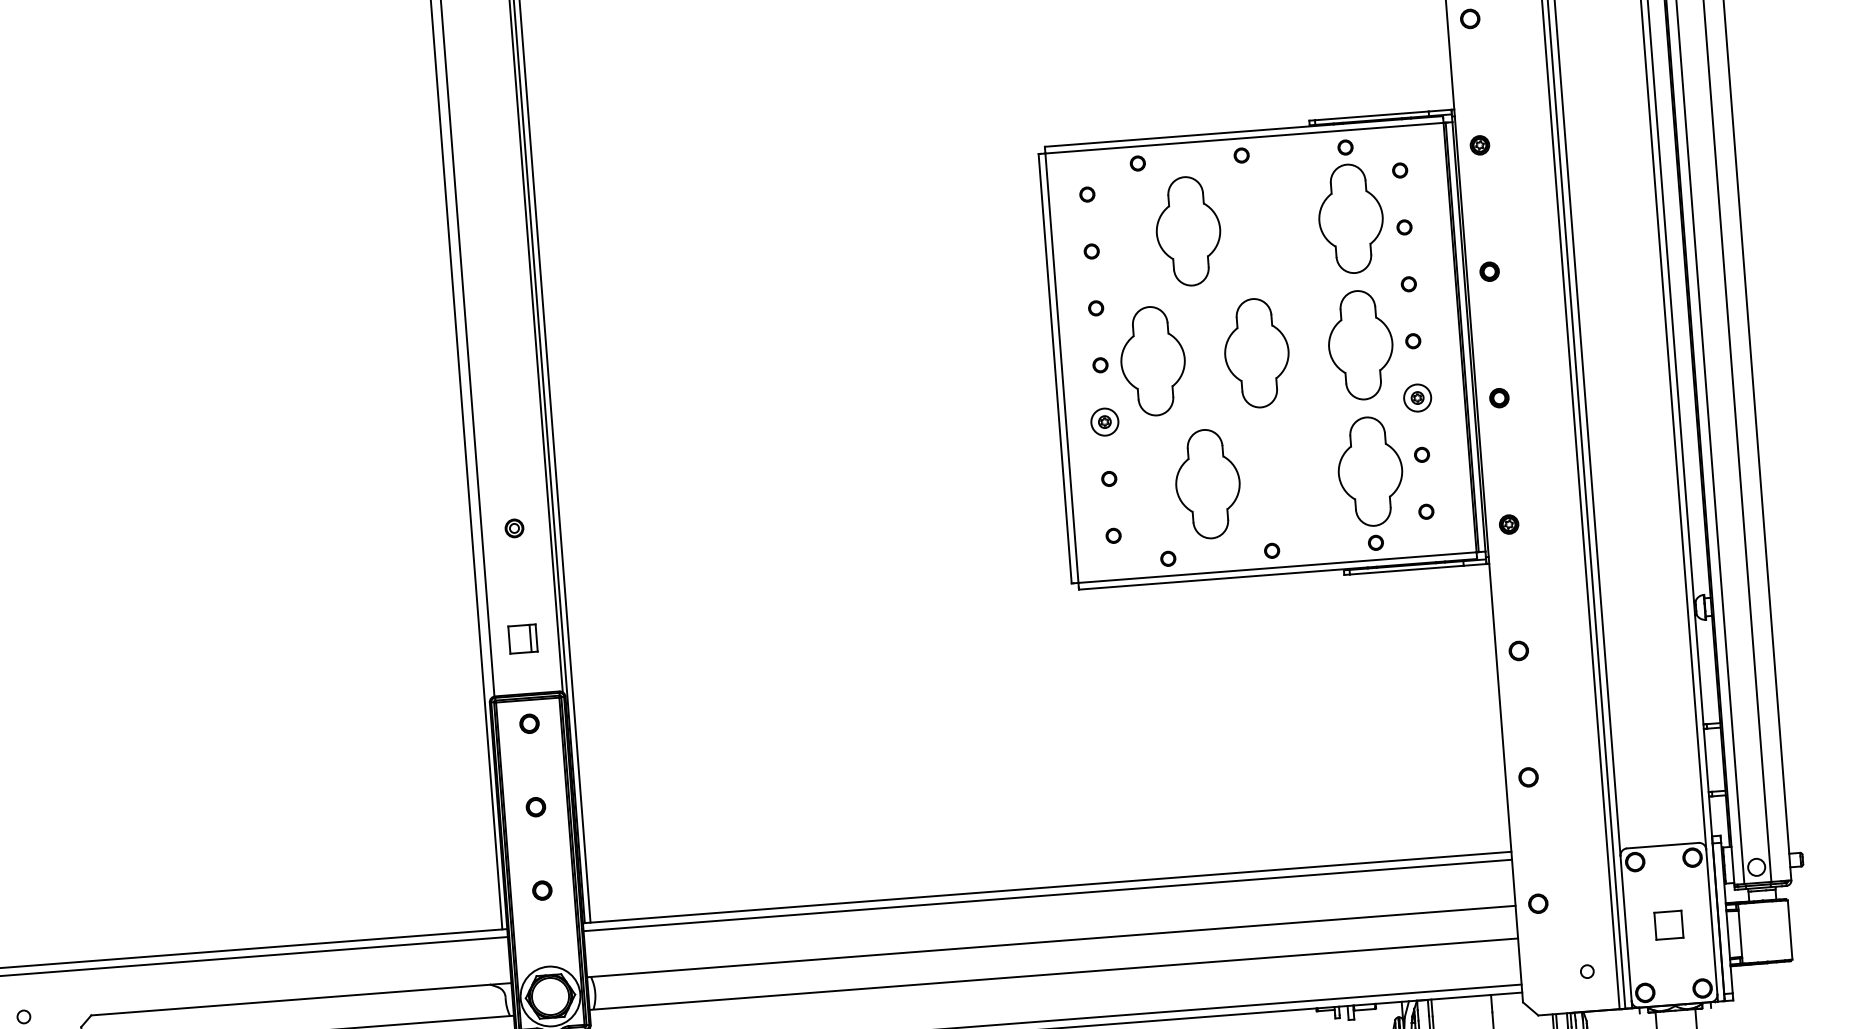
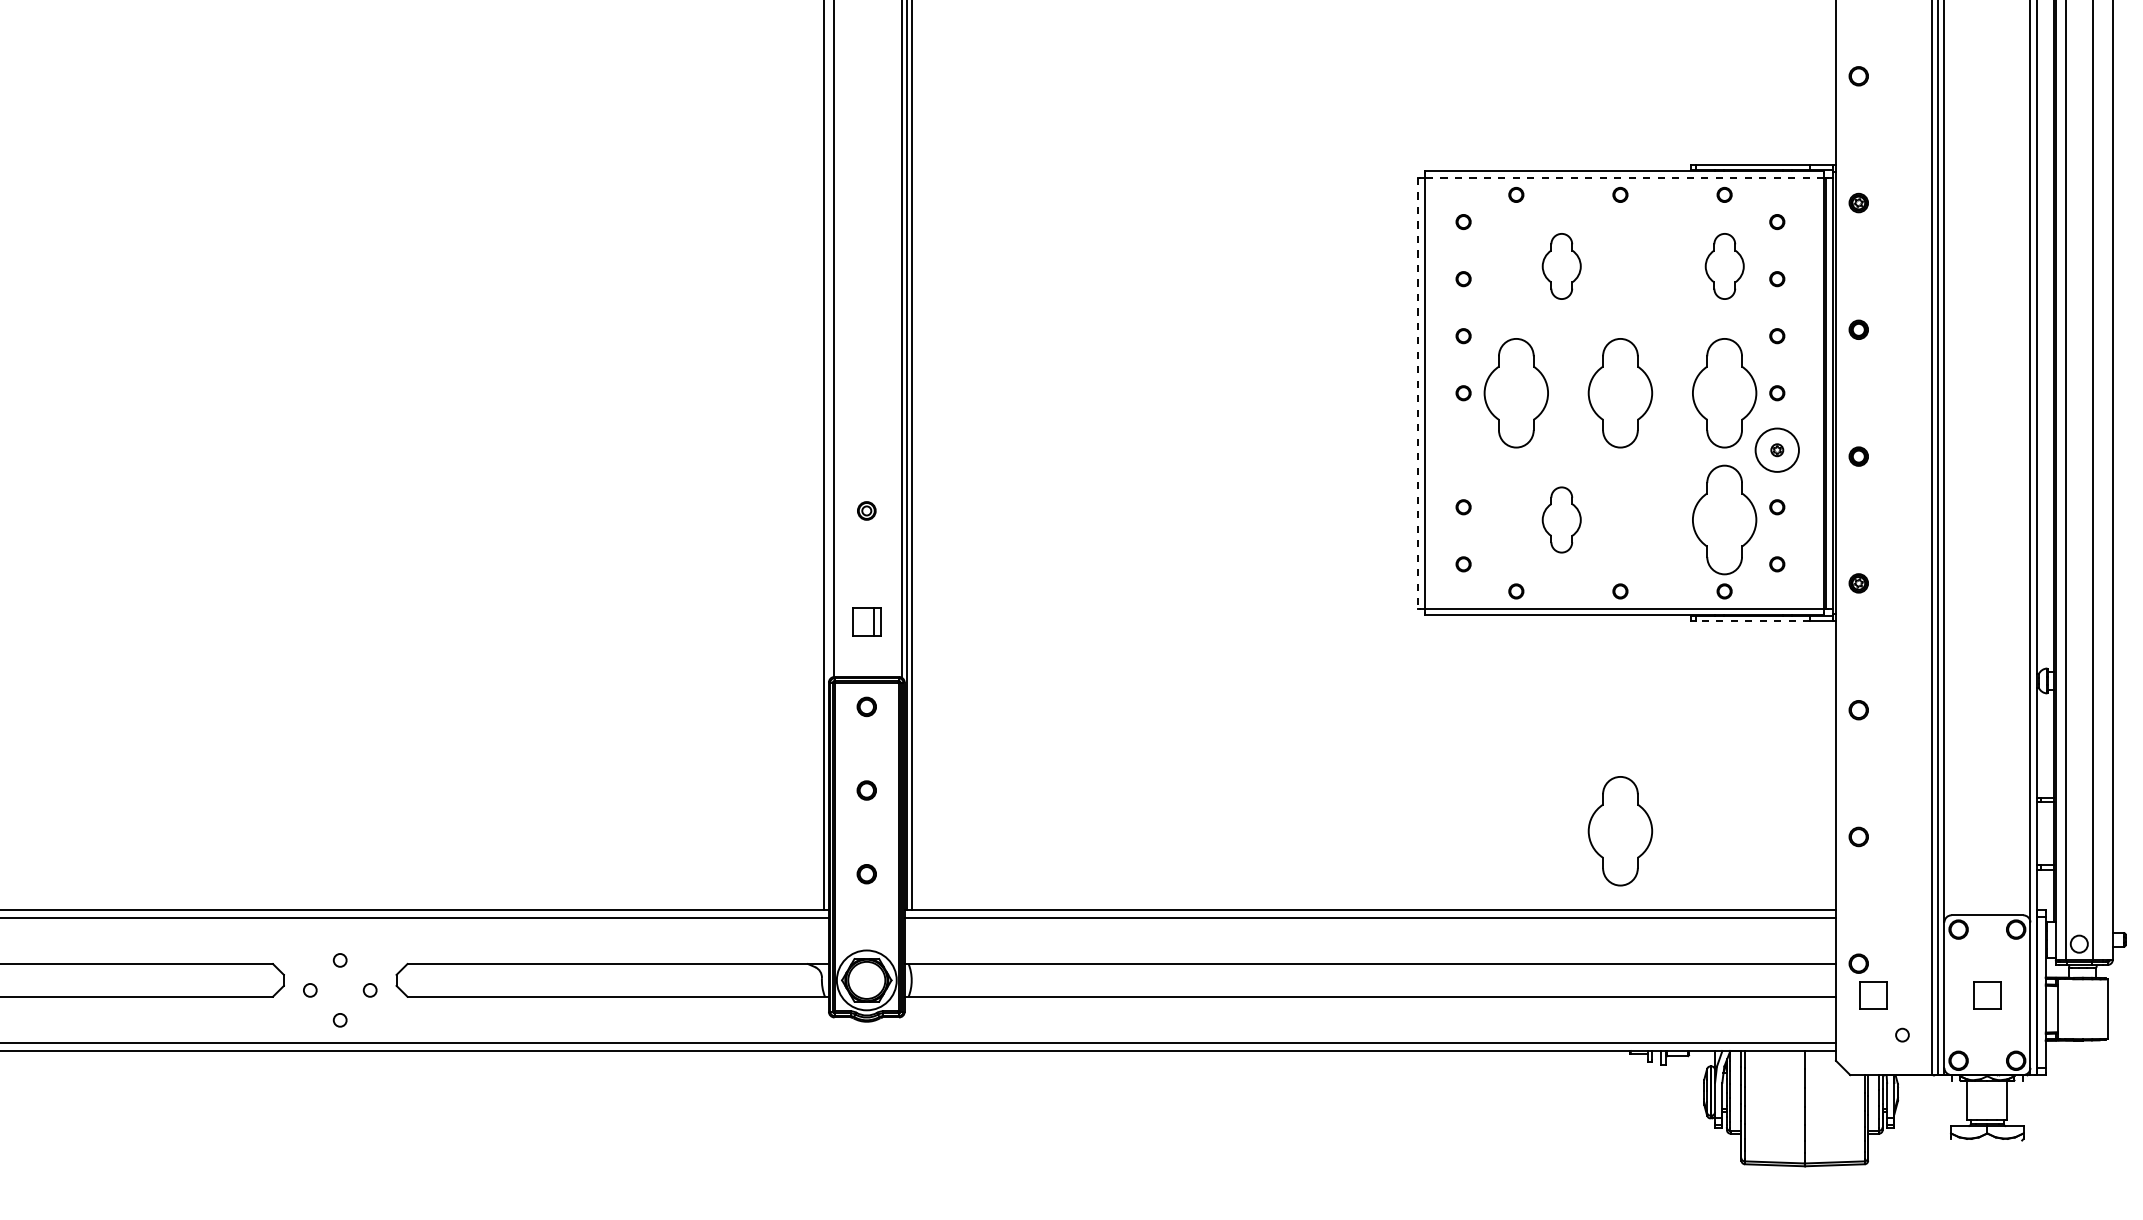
line: (1244, 137) -> (1624, 177), solid -> dashed
part: (1350, 218) -> (1724, 266), size x0.6
part: (1188, 231) -> (1561, 266), size x0.6
line: (1055, 369) -> (1418, 393), solid -> dashed
circle: (1416, 397) -> (1776, 449), size x1.6
part: (1104, 421) -> (1463, 449), removed
part: (1207, 483) -> (1561, 519), size x0.6
line: (1406, 570) -> (1752, 621), solid -> dashed
part: (1290, 790) -> (1620, 831), added
part: (1555, 934) -> (1873, 995), added

